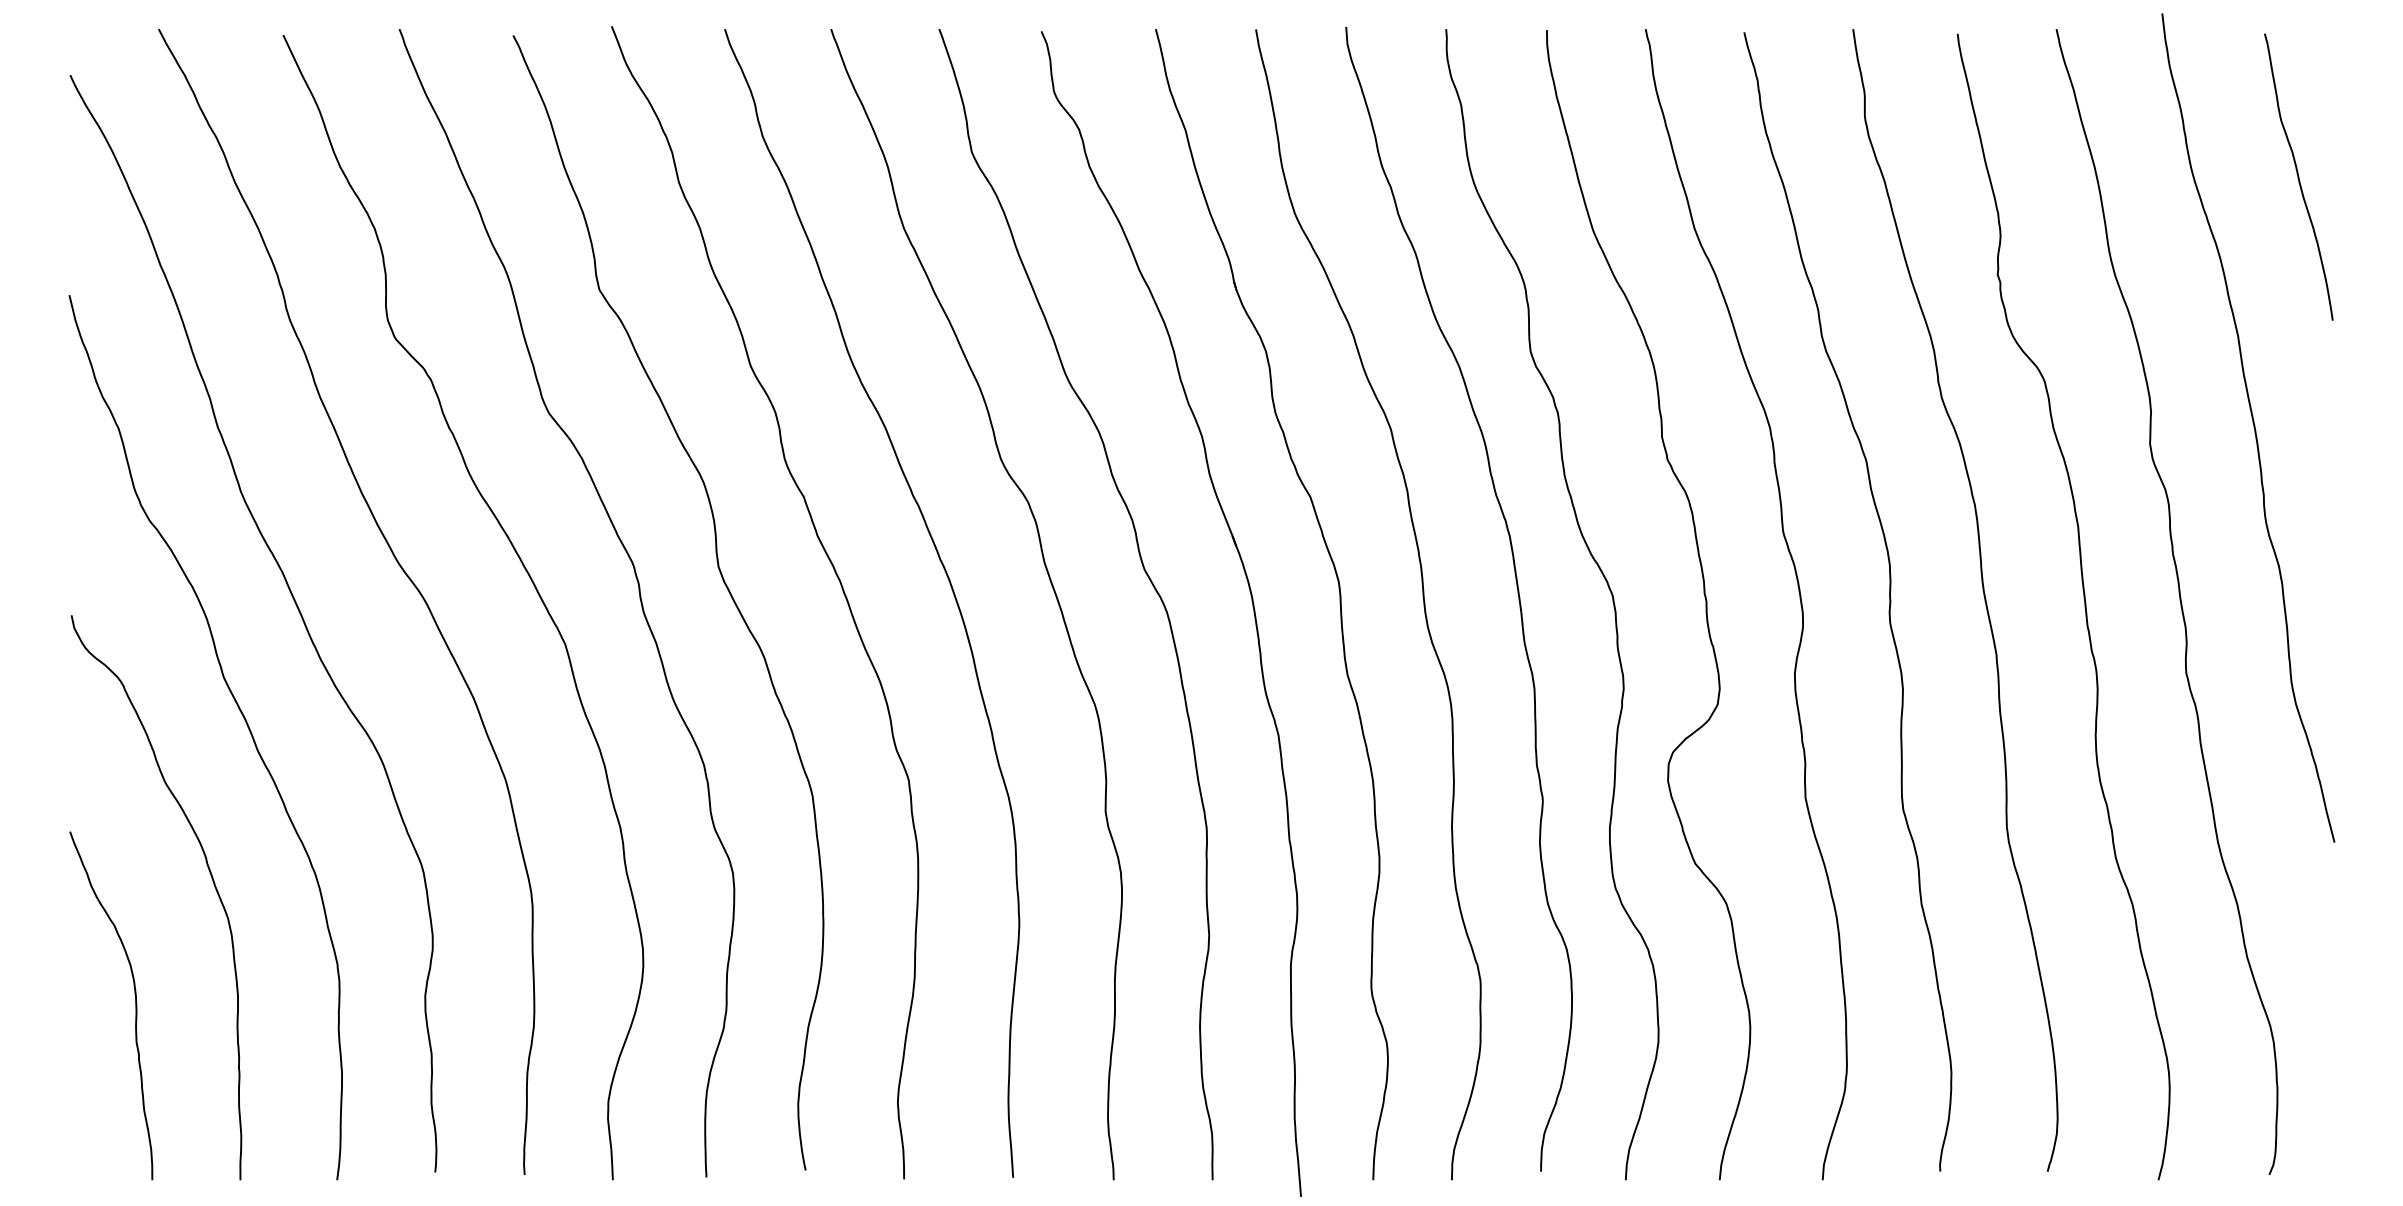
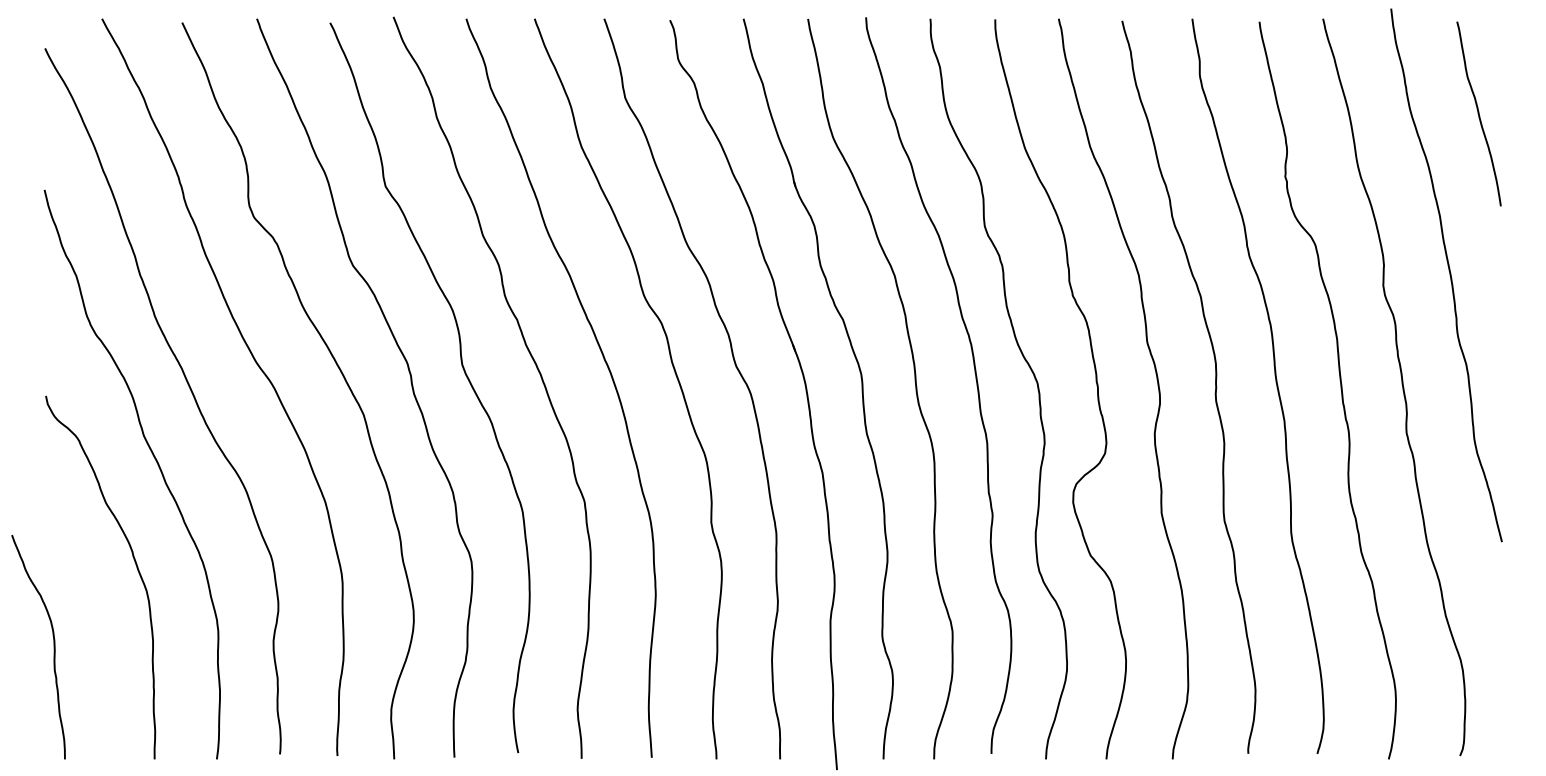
curve: (134, 1006) -> (53, 647), moved

